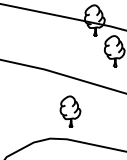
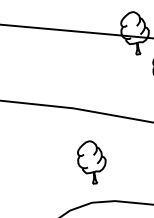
part: (70, 111) -> (91, 162), moved

